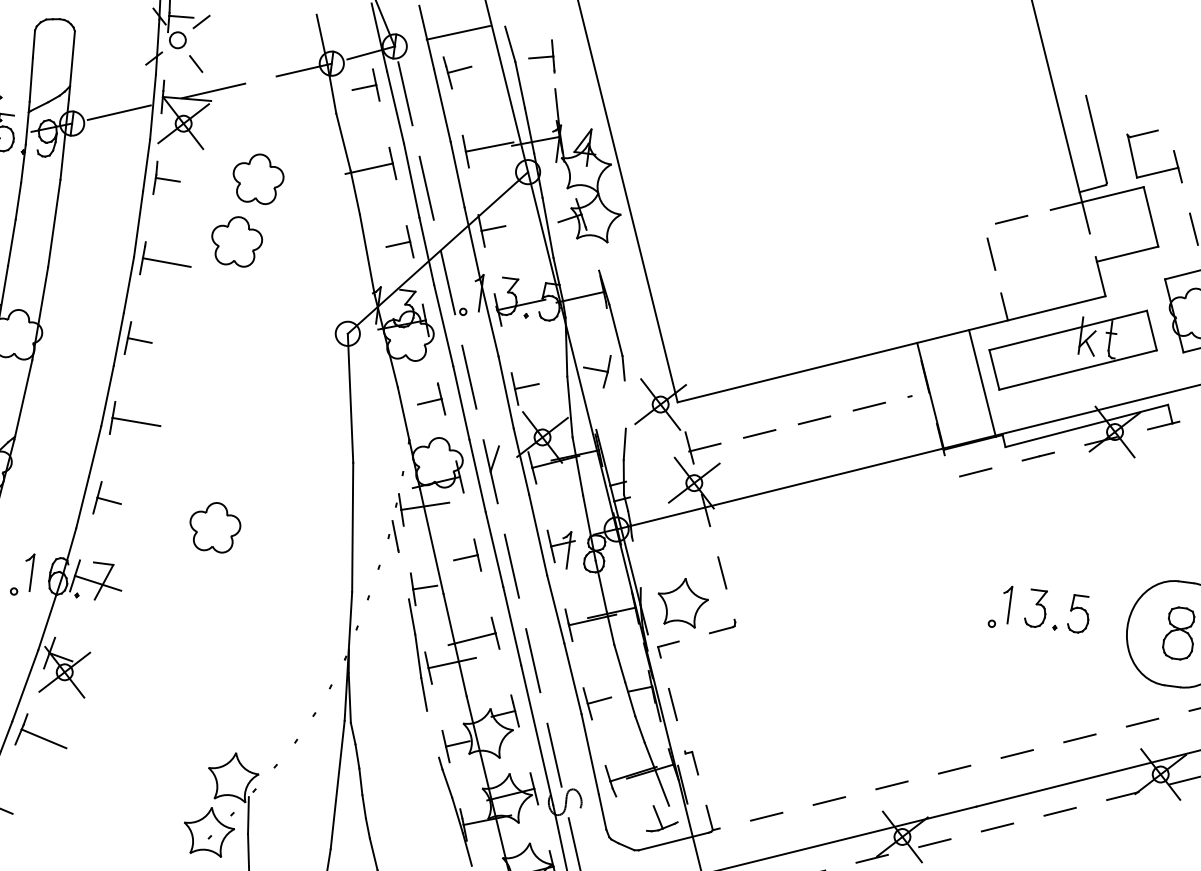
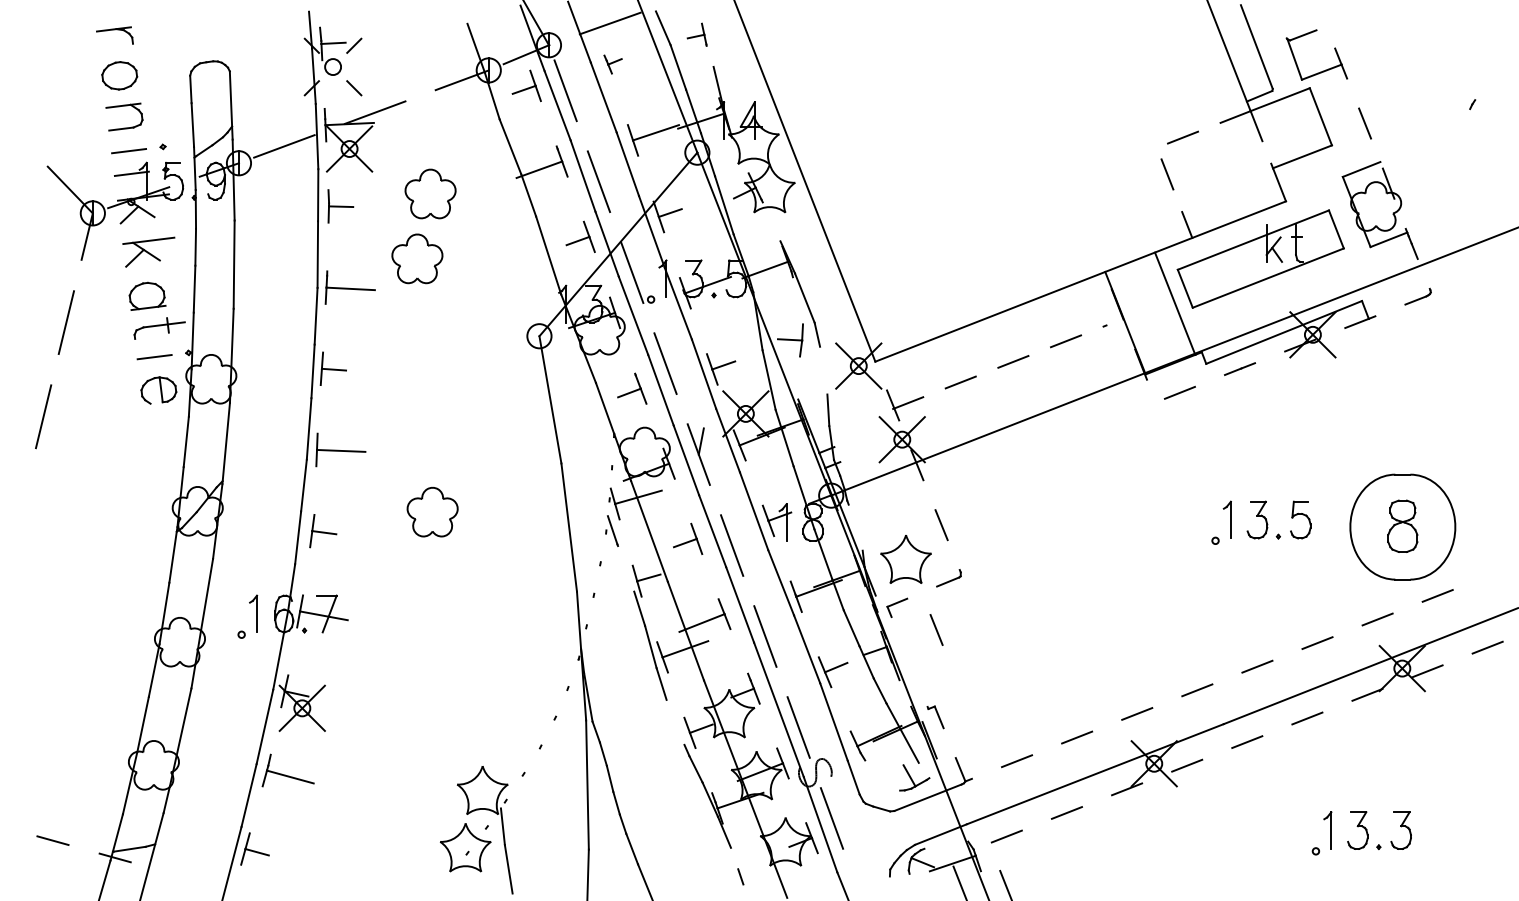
part: (542, 54) -> (696, 34), size x0.7
part: (455, 73) -> (612, 64), size x0.6
part: (214, 527) -> (432, 512), moved
line: (672, 704) -> (936, 629), moved

